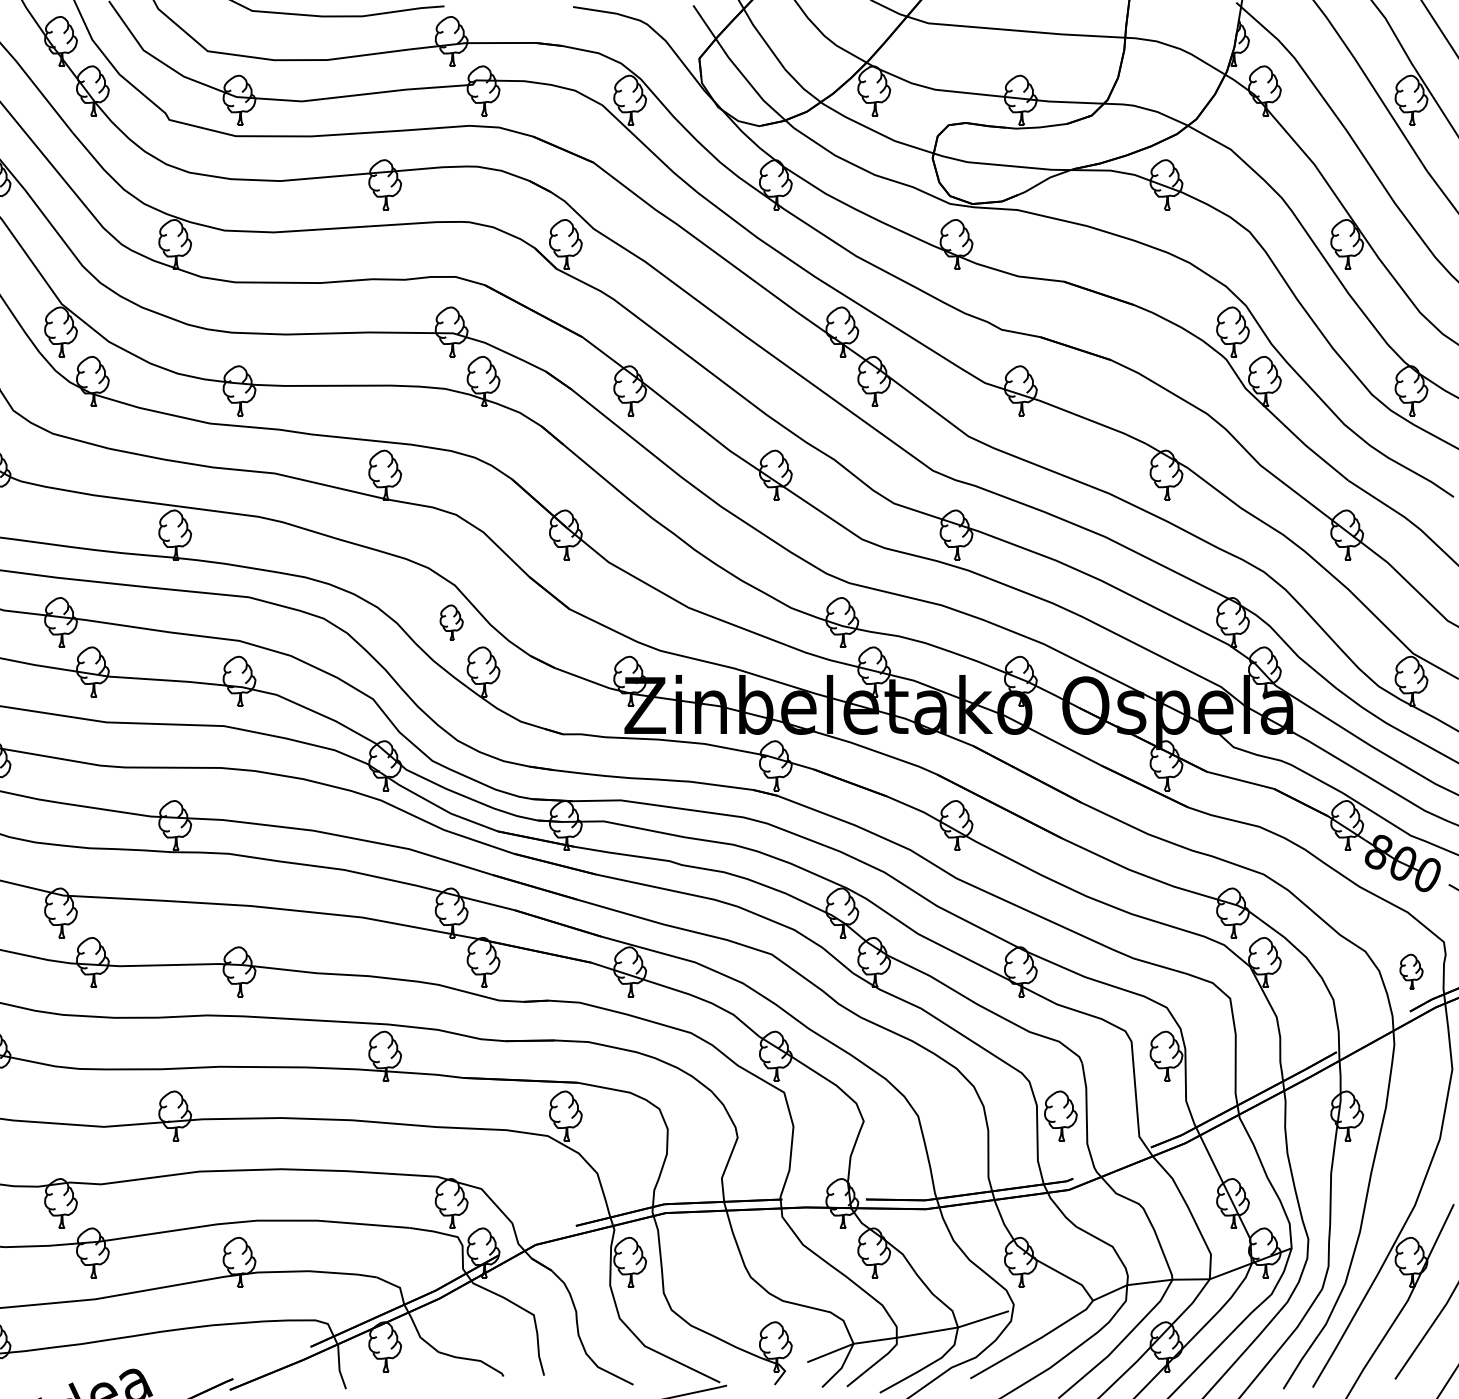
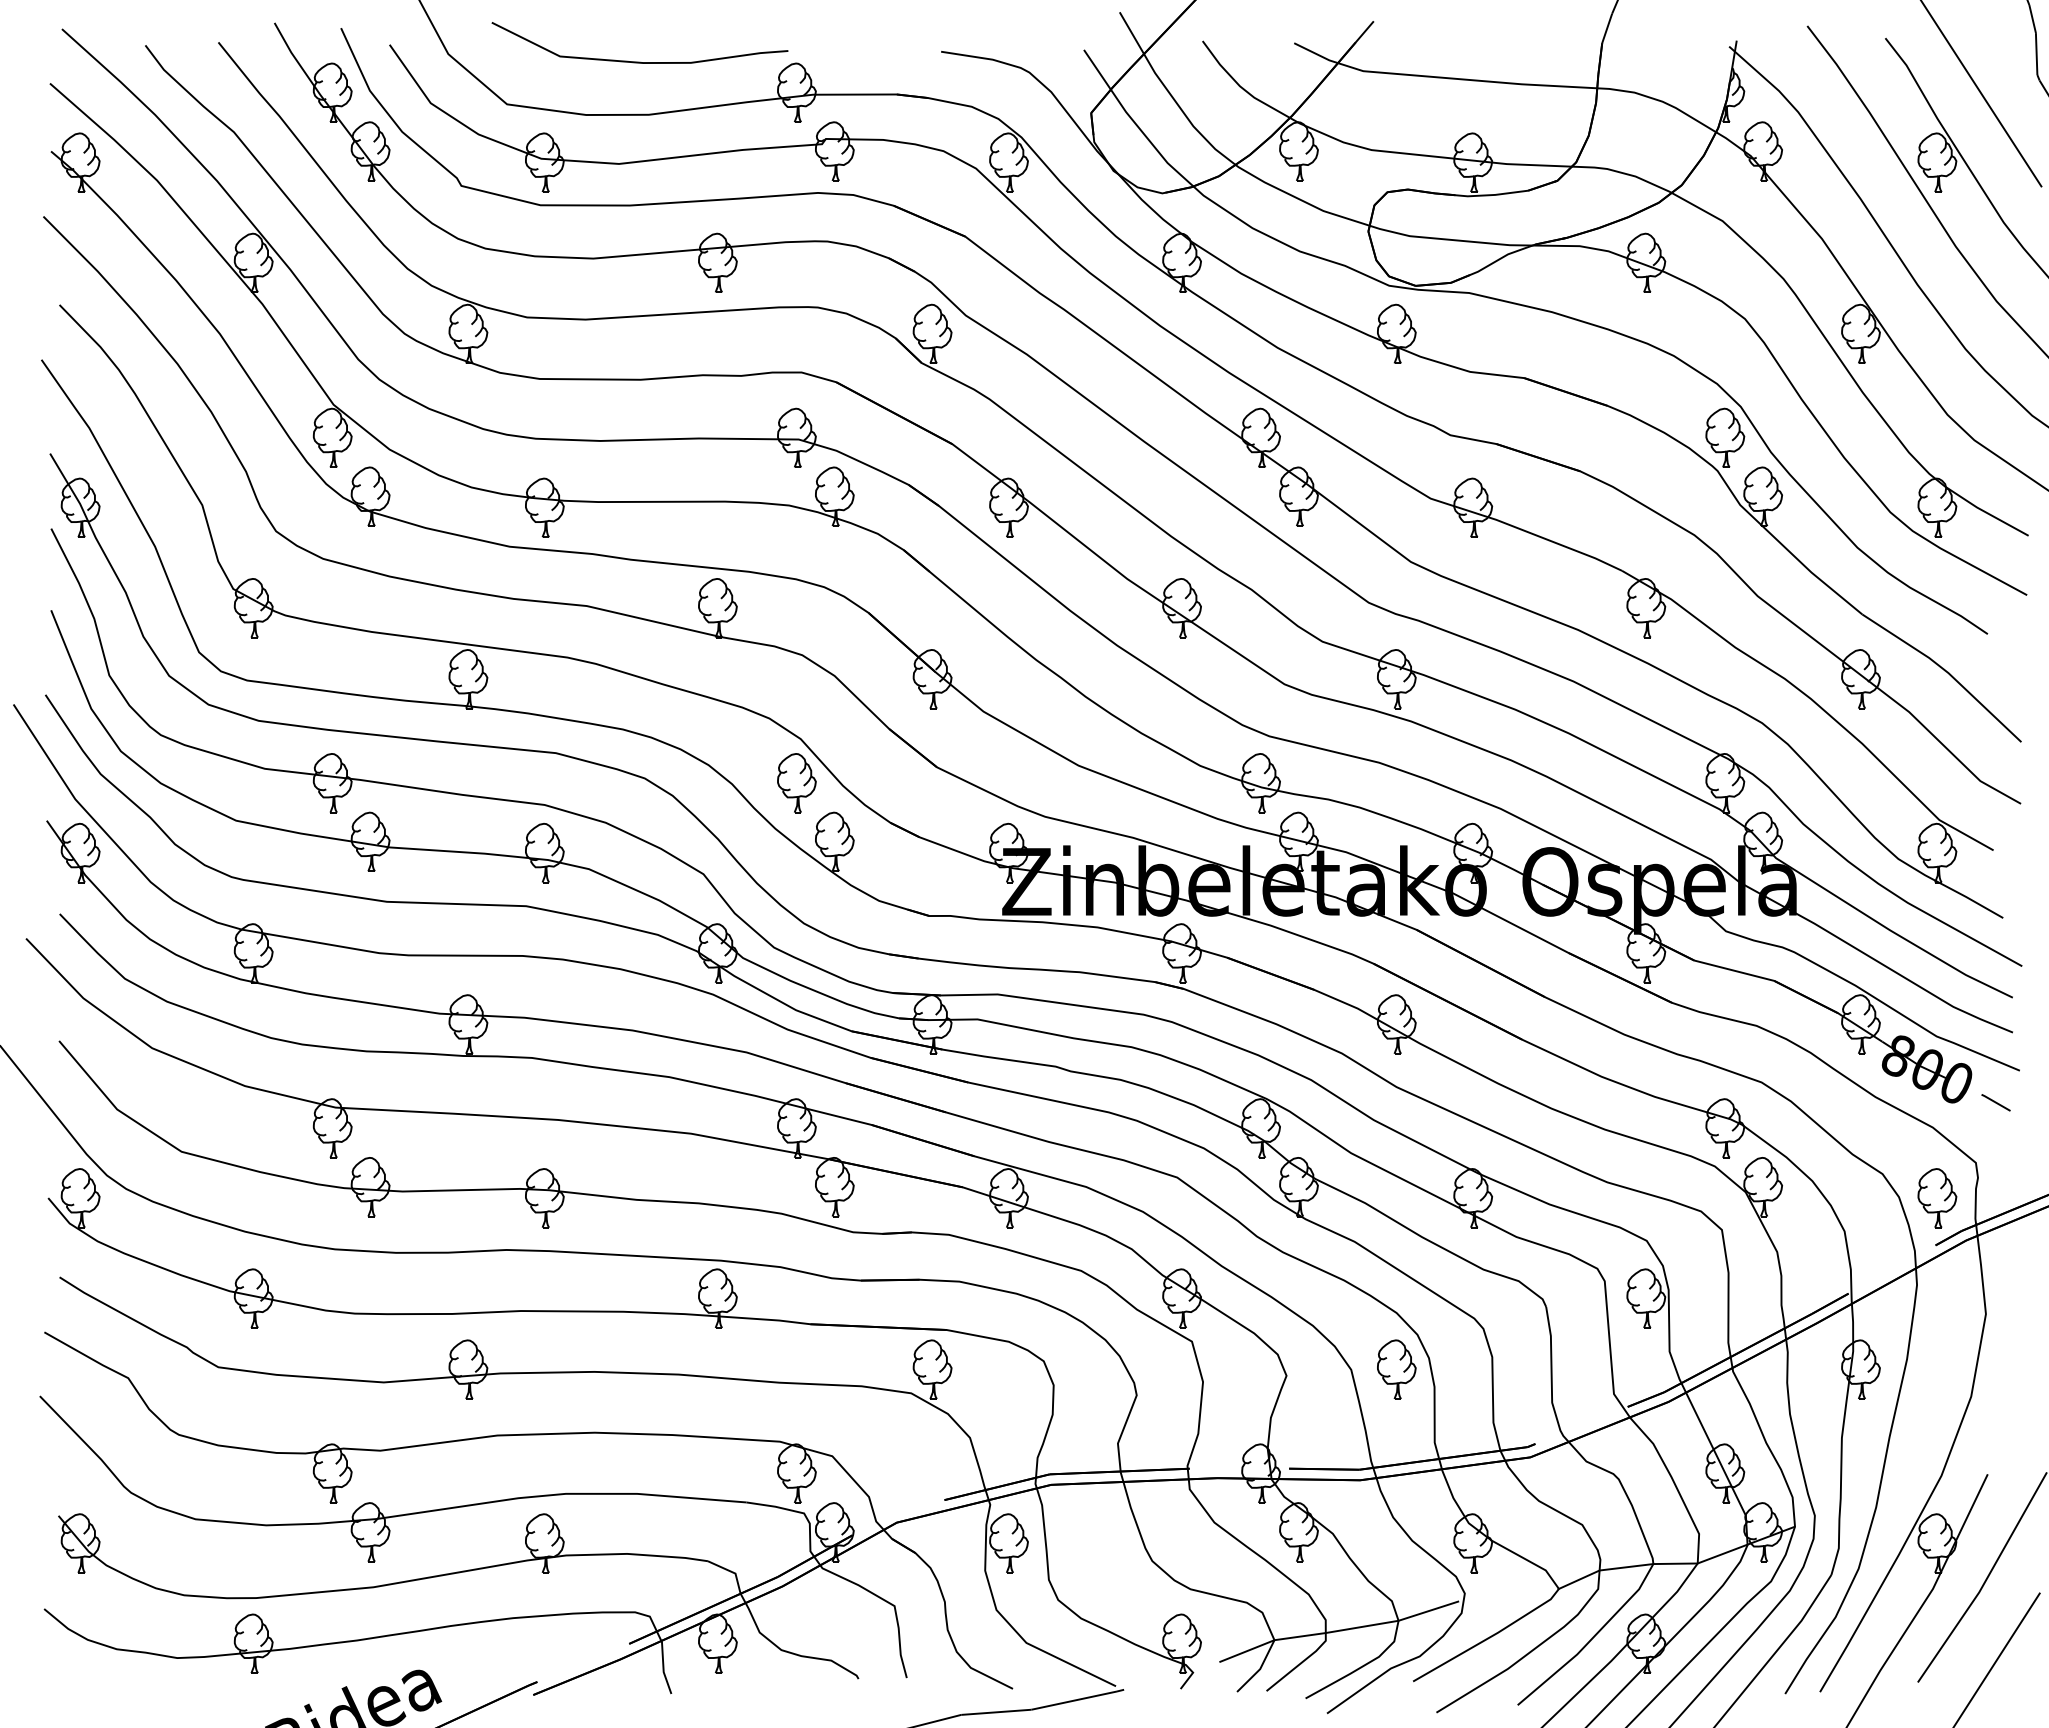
part: (451, 622) -> (796, 783), size x1.43
part: (1411, 972) -> (1937, 1198), size x1.43
part: (1060, 1116) -> (1396, 1369), moved

